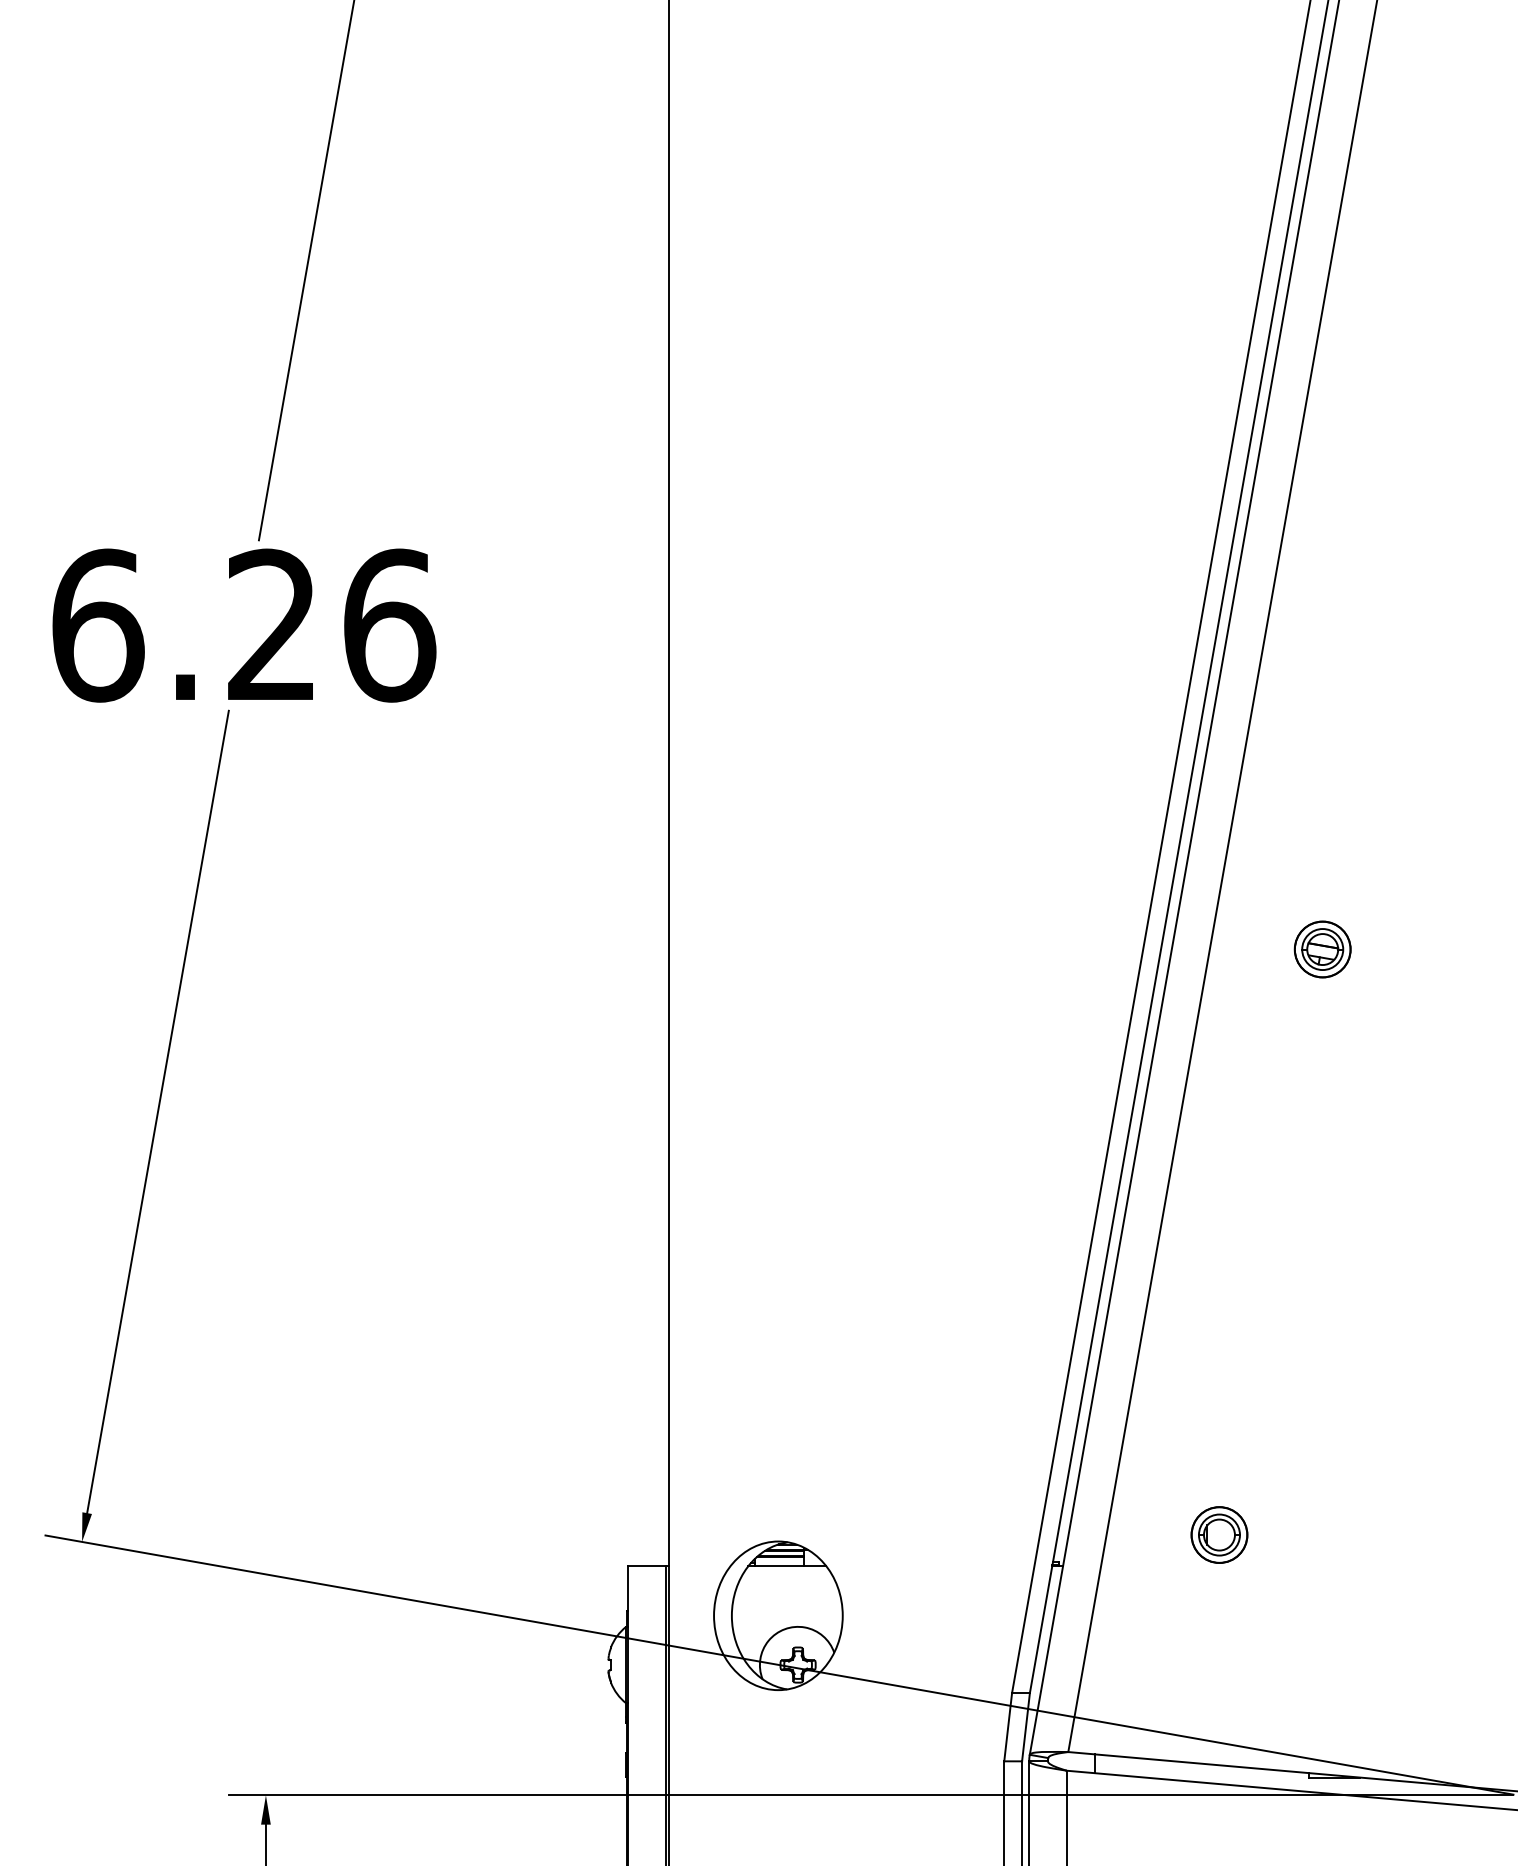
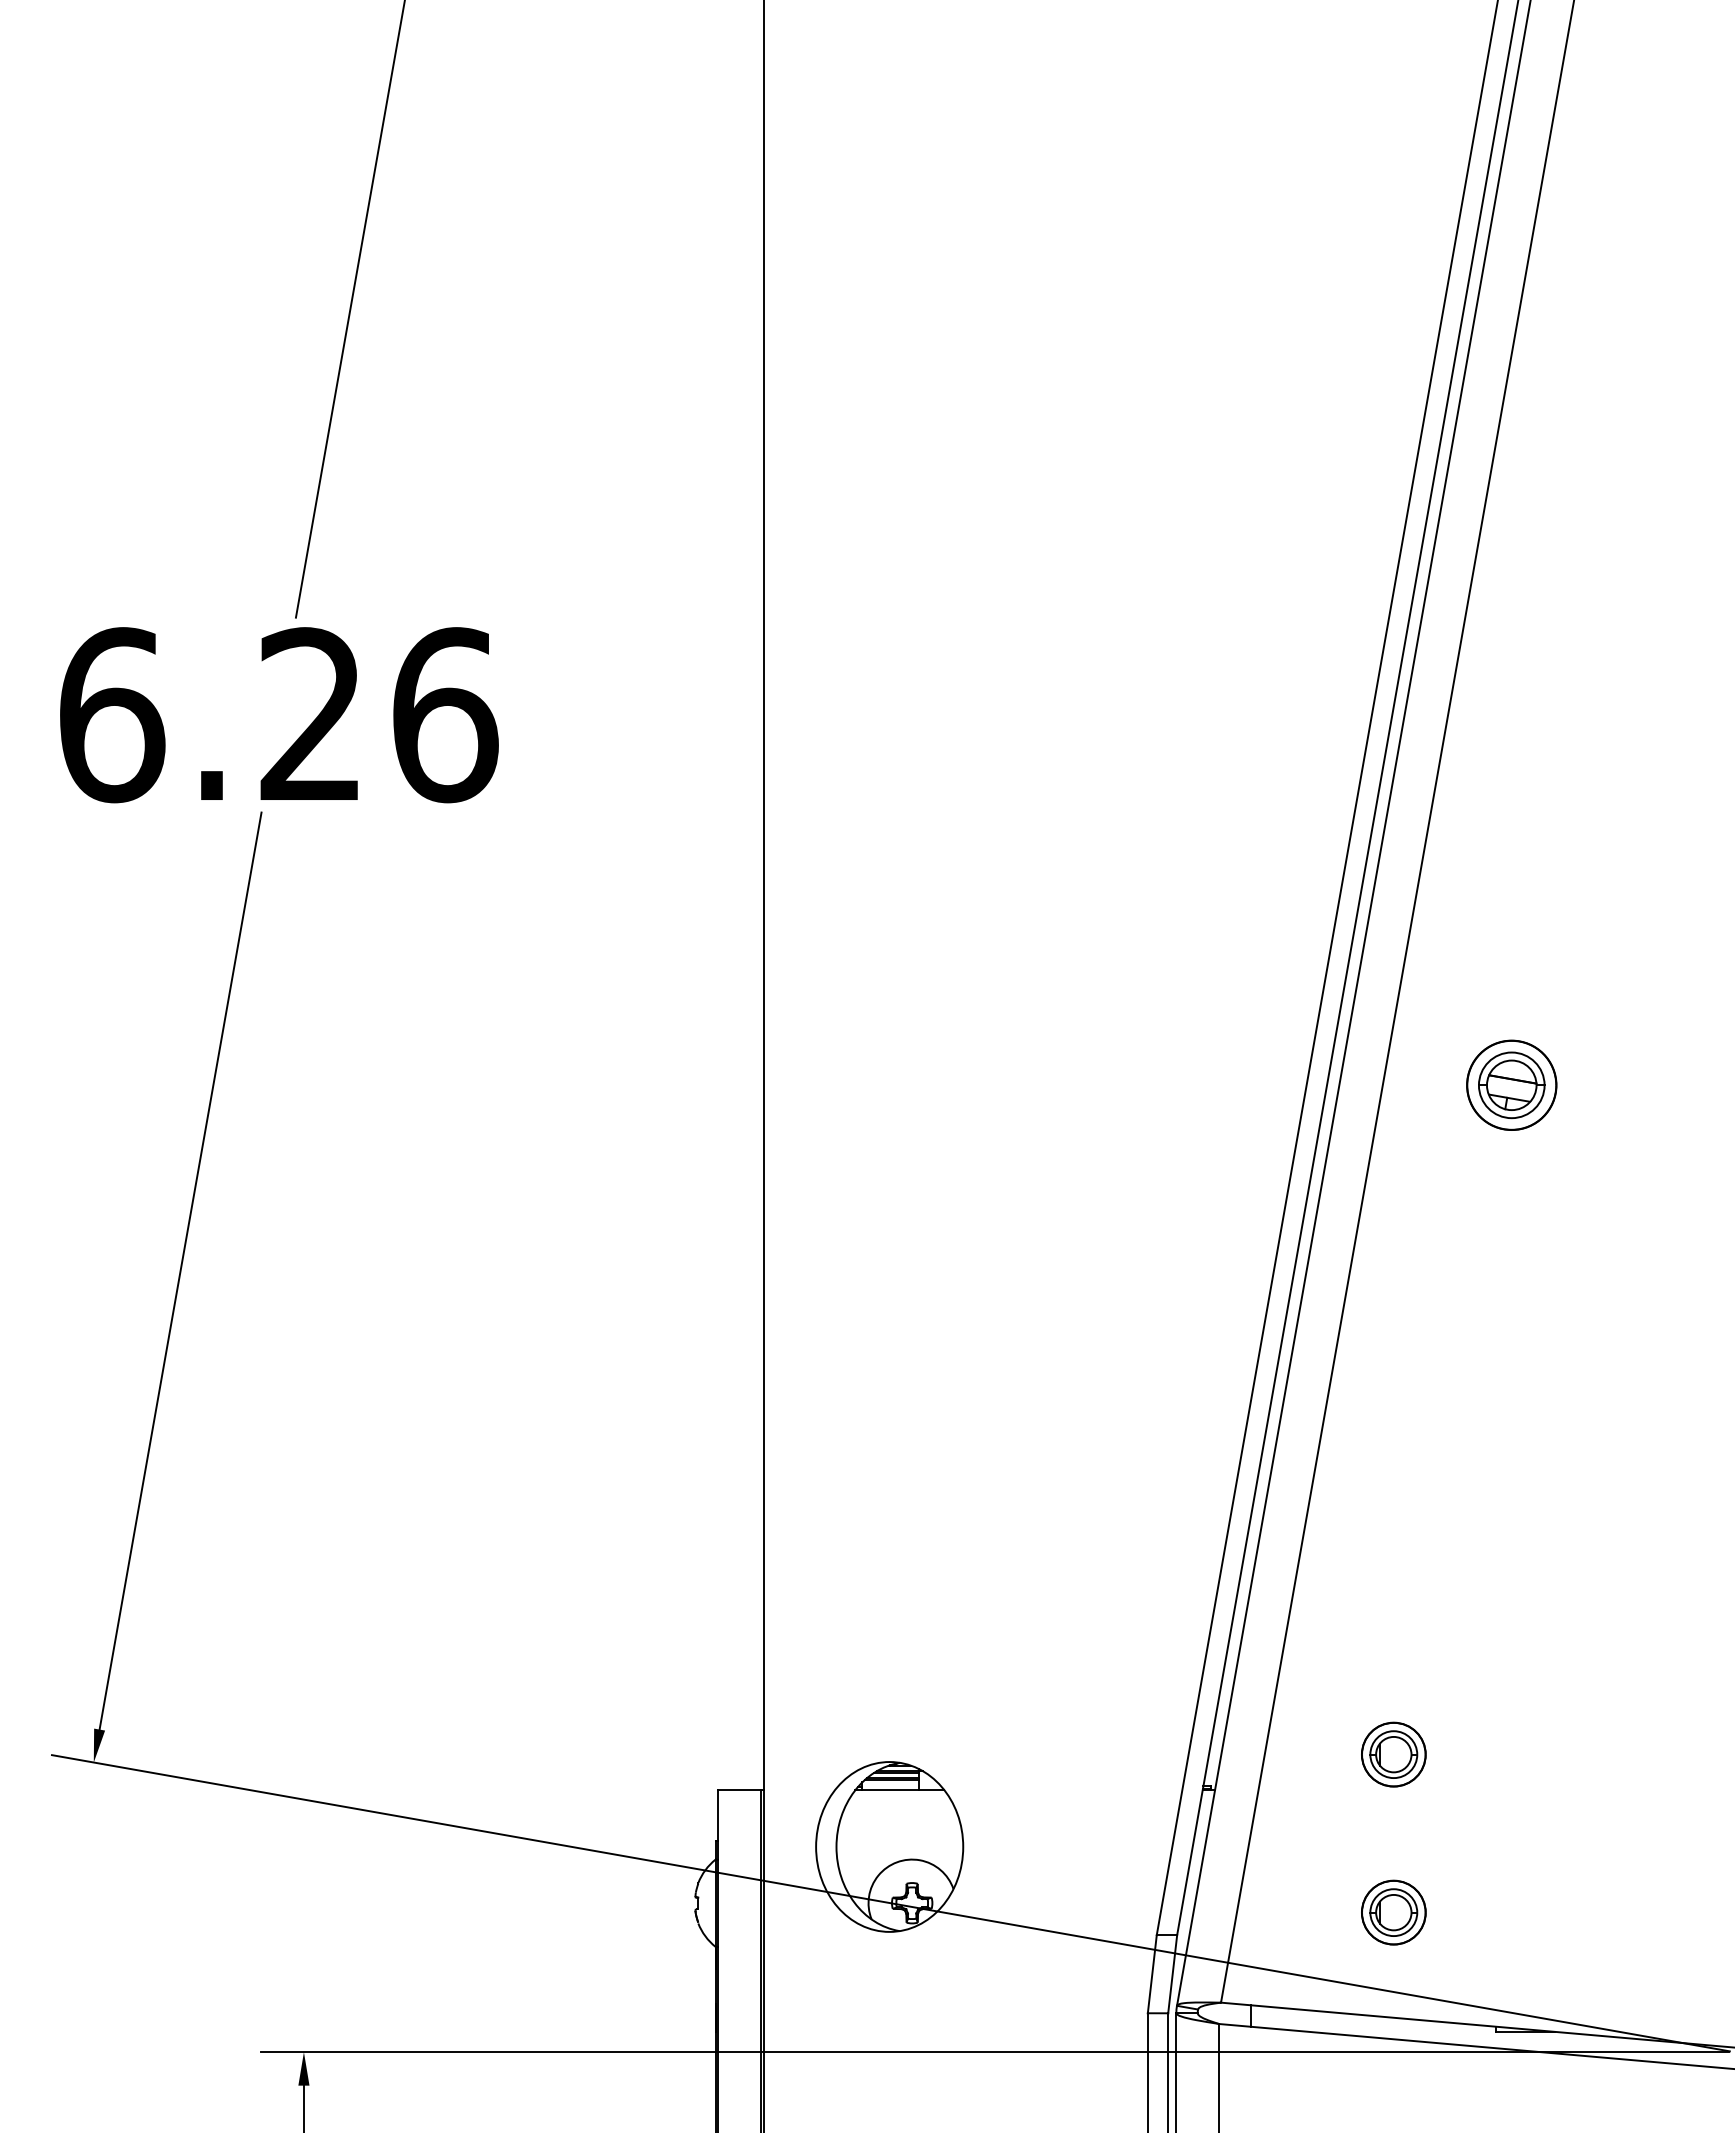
part: (1322, 949) -> (1511, 1085), size x1.4
part: (1219, 1673) -> (1393, 1912), added

